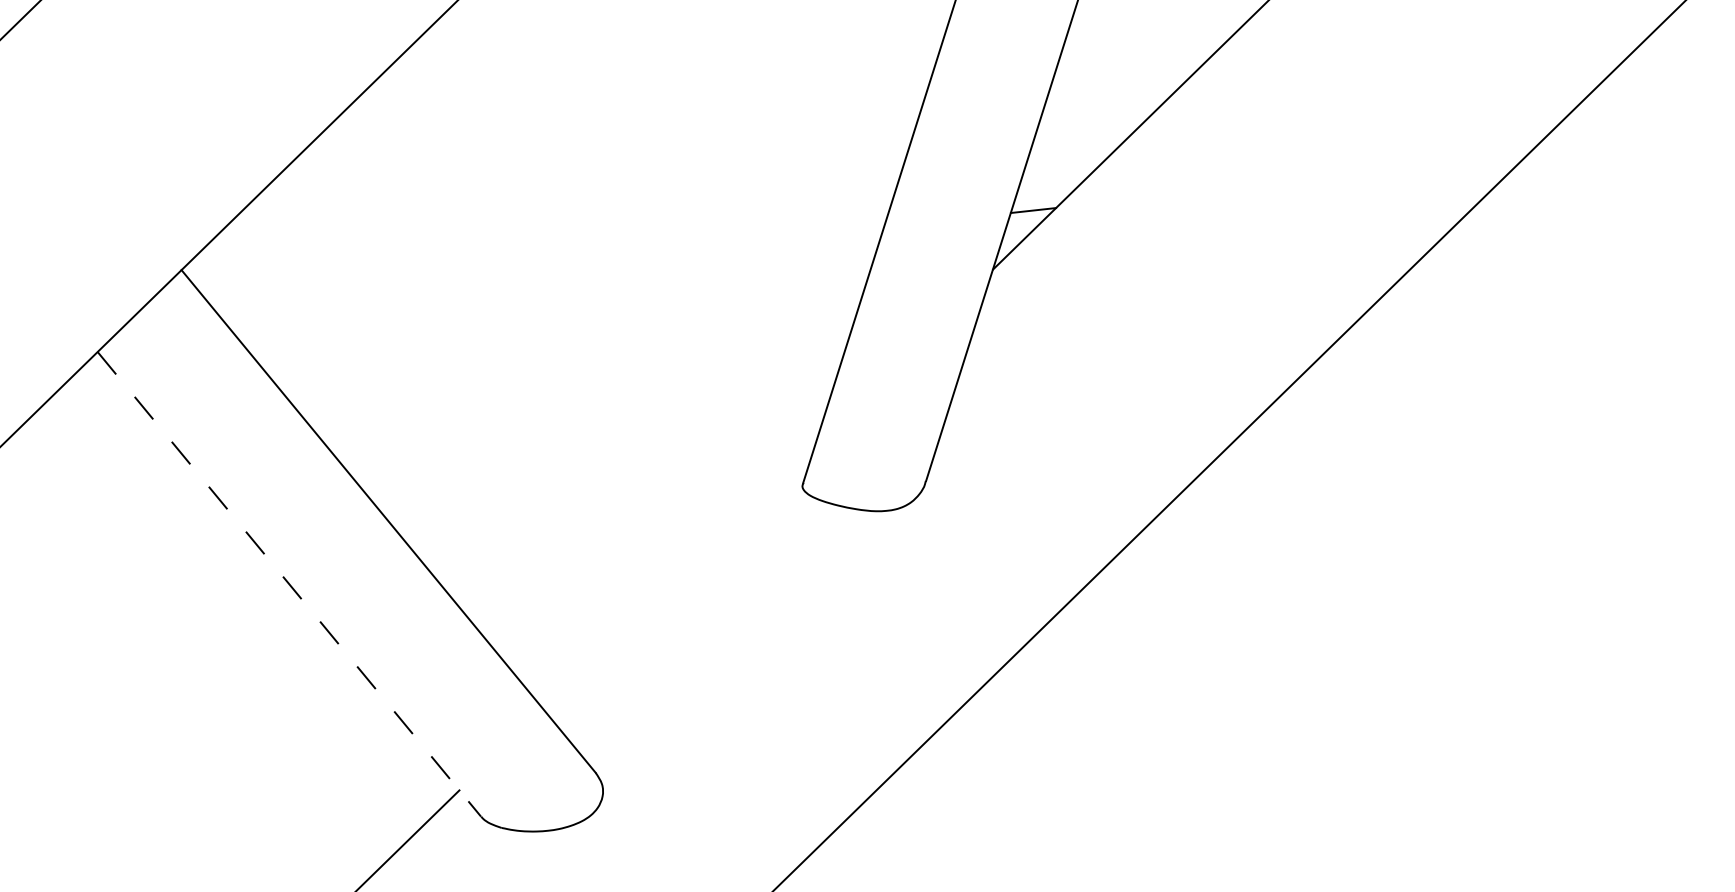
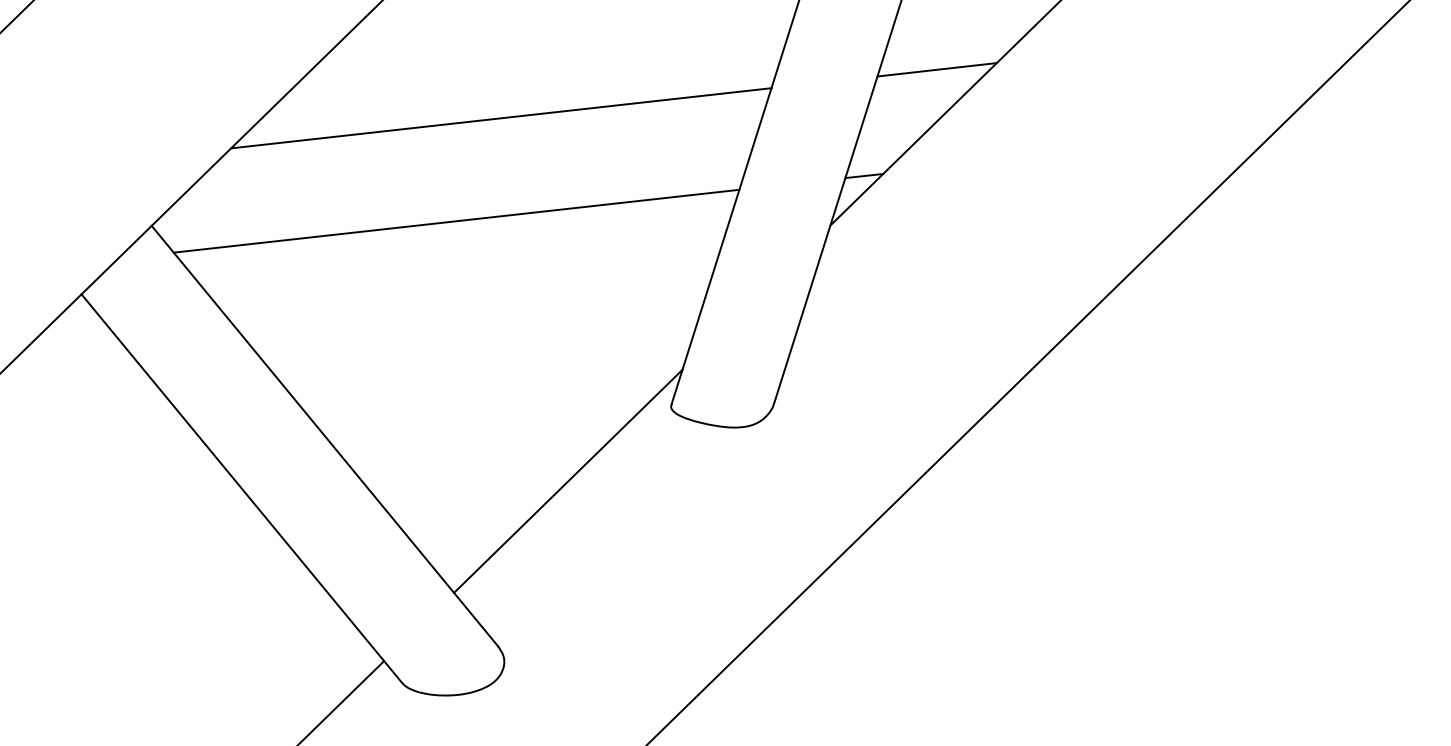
line: (1120, 83) -> (937, 69), added
line: (599, 141) -> (501, 118), added
line: (545, 264) -> (456, 221), added
line: (679, 574) -> (568, 480), added
line: (289, 584) -> (242, 488), dashed -> solid

